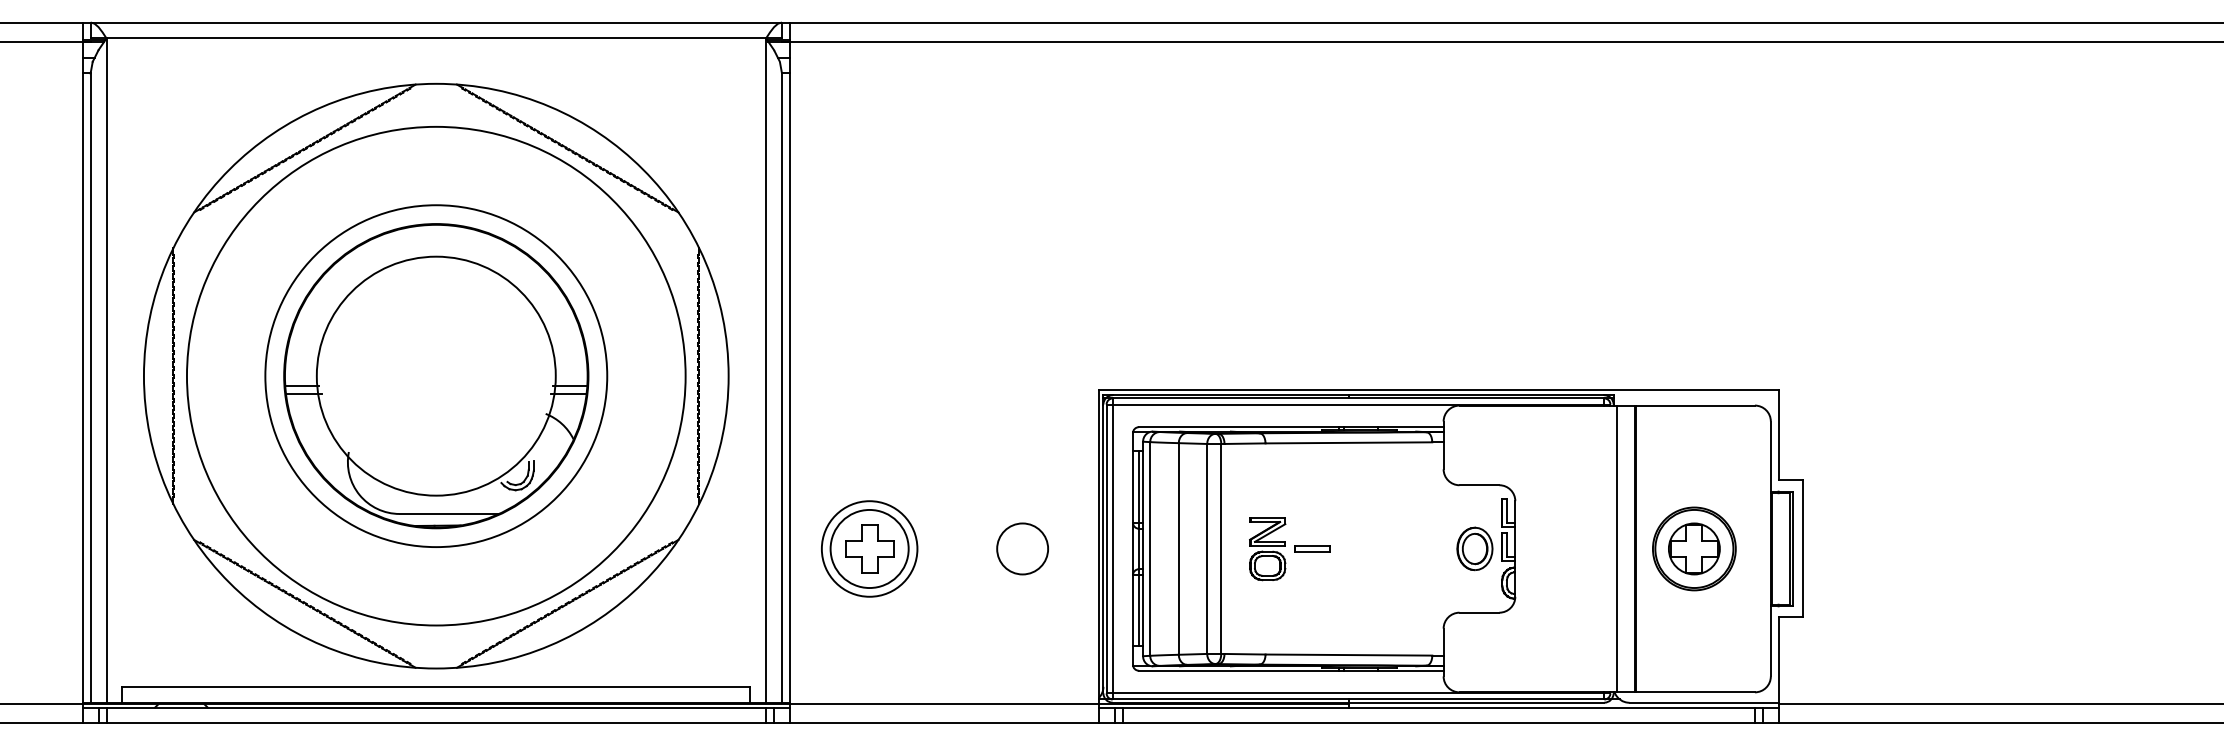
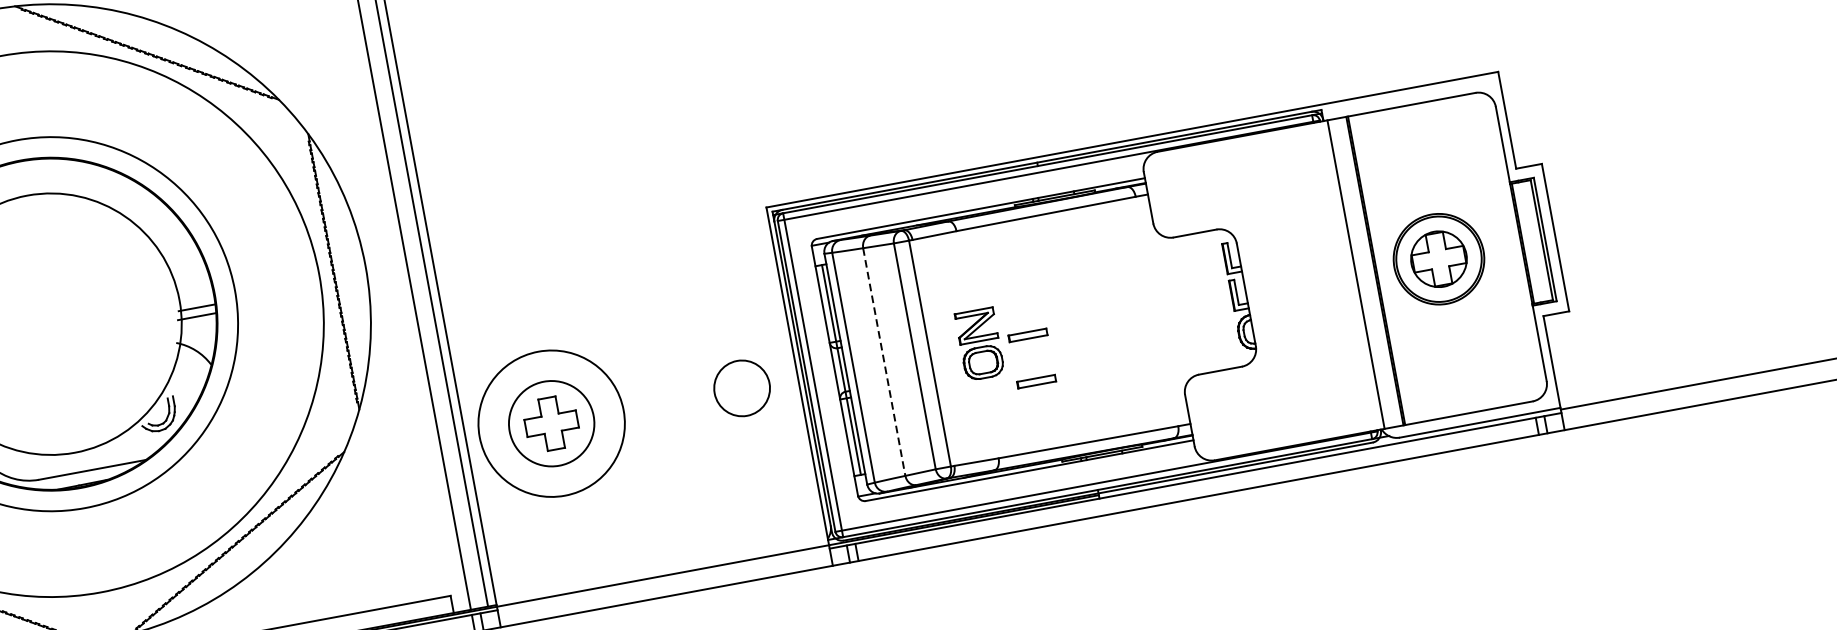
circle: (869, 548) -> (551, 423), size x1.4
circle: (1022, 548) -> (741, 387), moved
line: (1178, 548) -> (883, 361), solid -> dashed
part: (1474, 548) -> (1202, 302), removed
part: (1312, 591) -> (1036, 381), added

